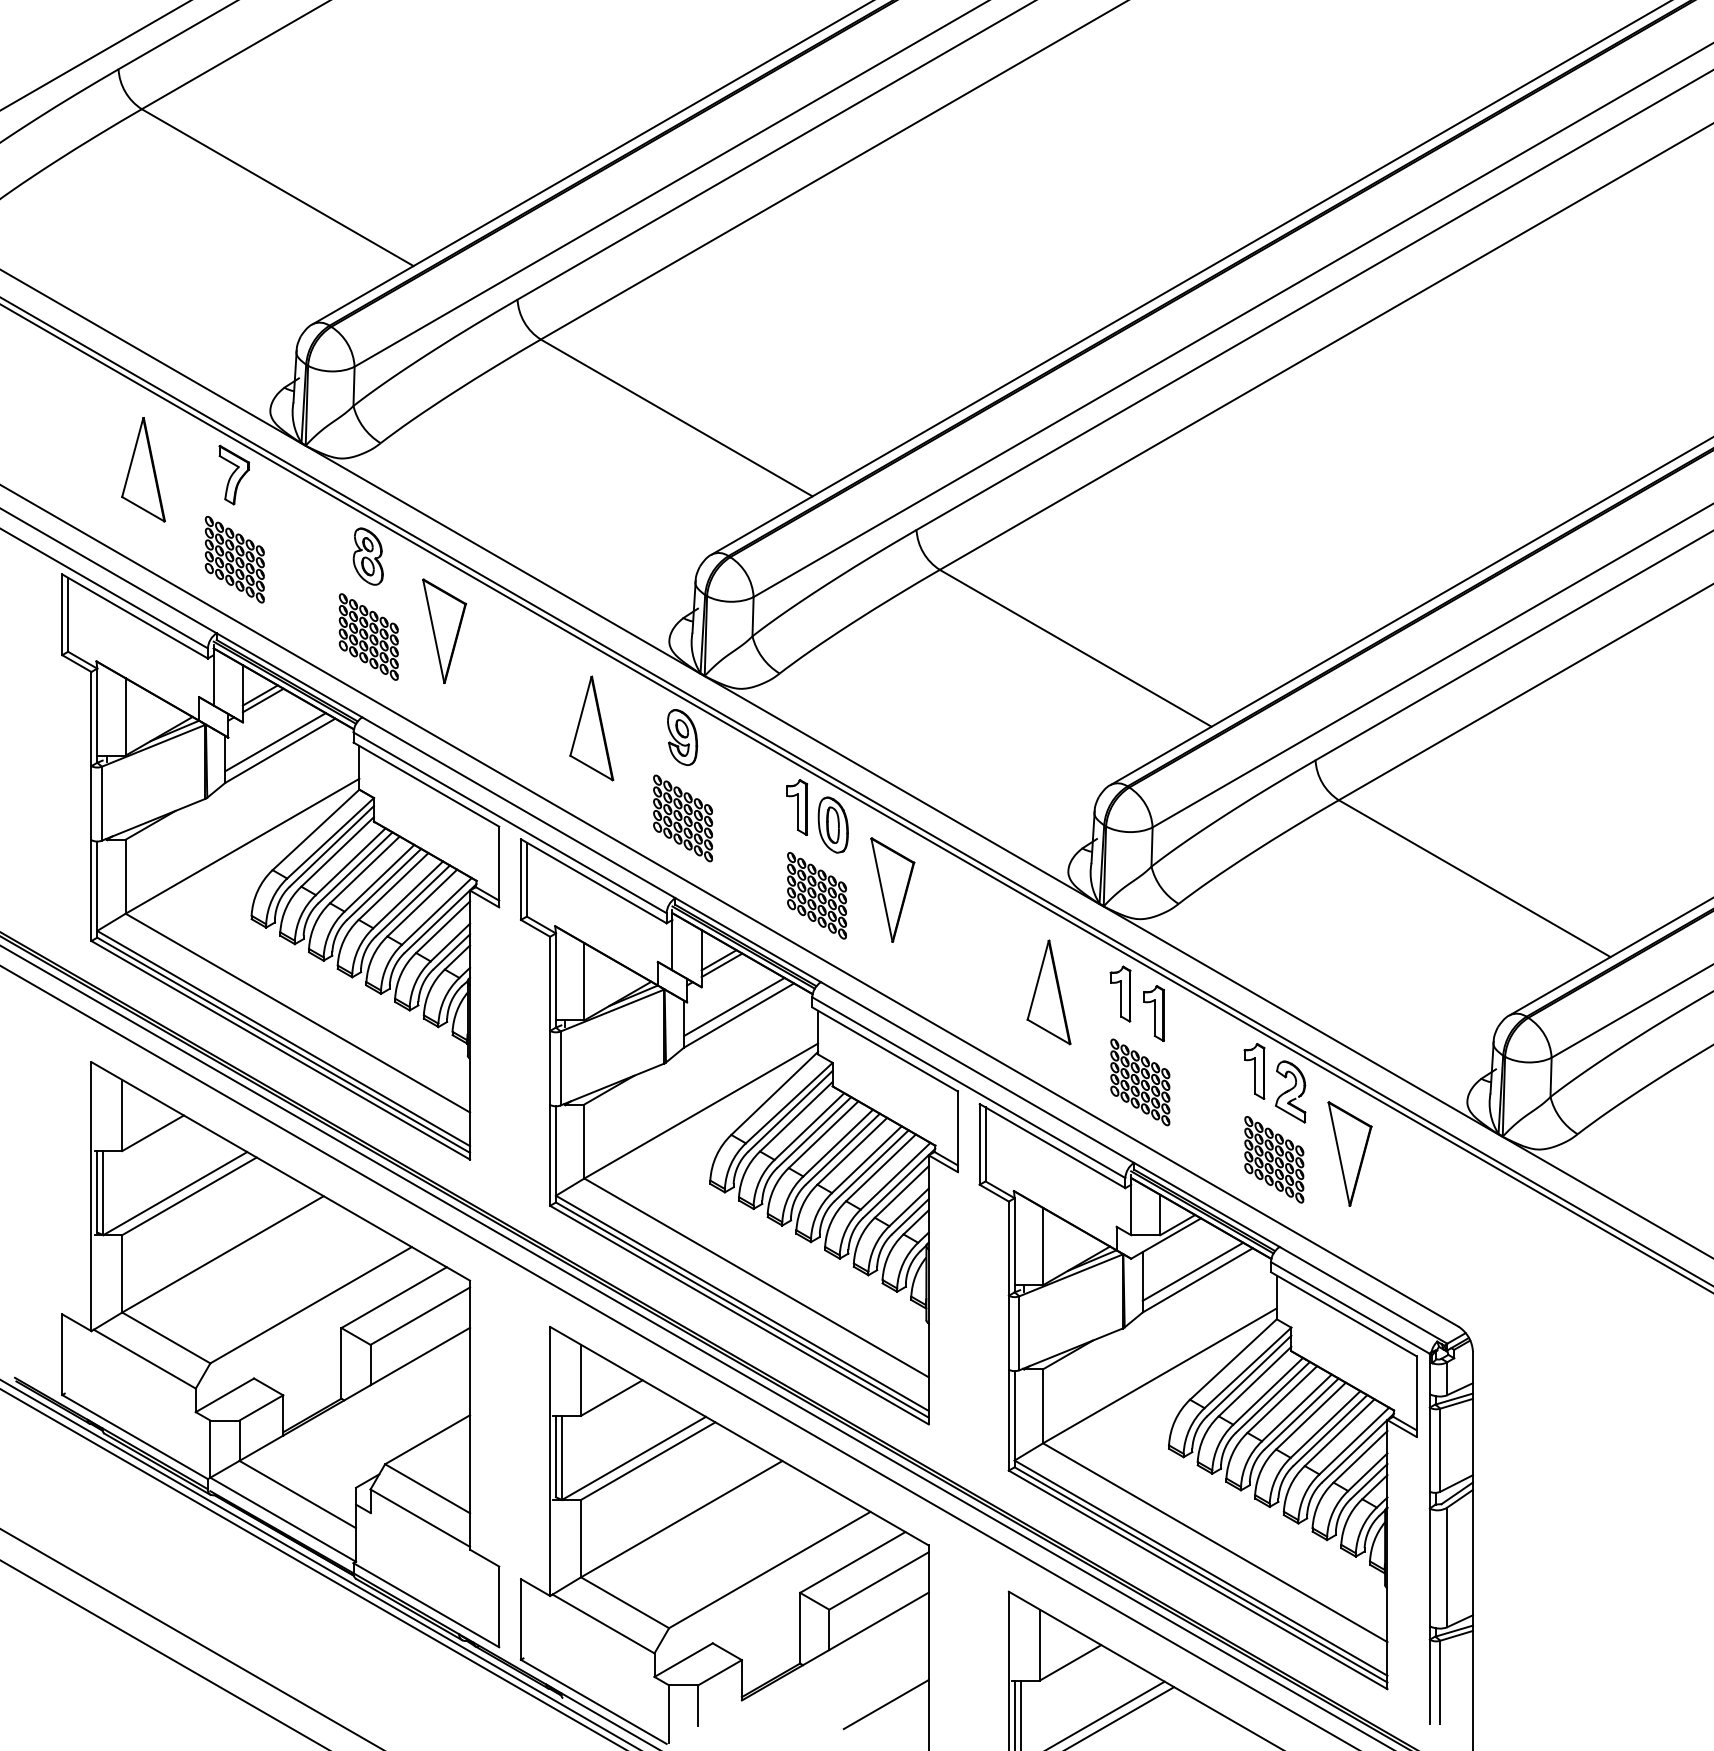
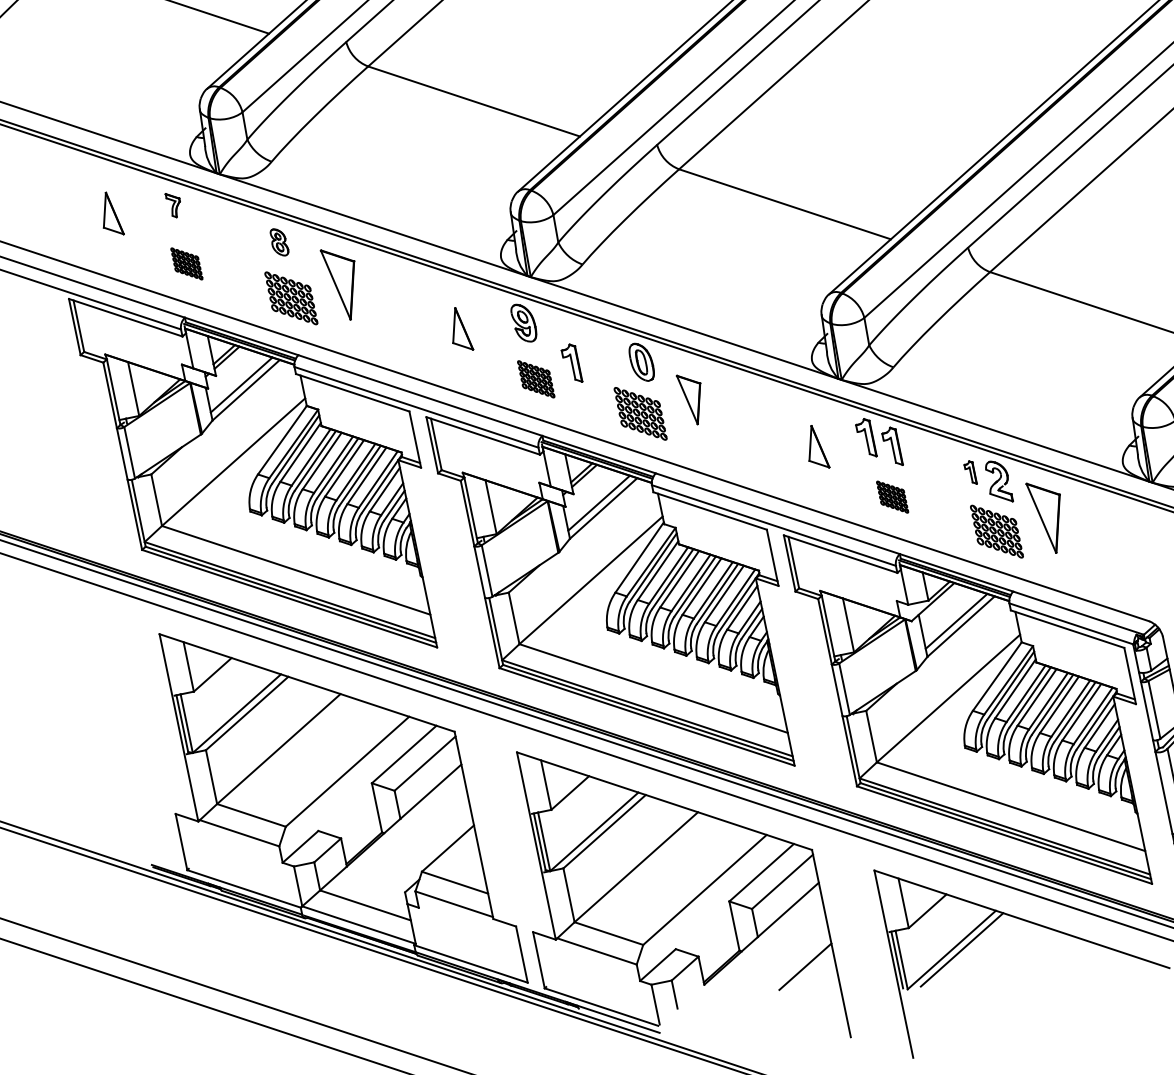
part: (143, 469) -> (110, 214), size x0.6
part: (233, 474) -> (173, 204), size x0.6
part: (367, 556) -> (278, 242), size x0.7
part: (234, 559) -> (186, 263), size x0.6
part: (591, 728) -> (459, 329), size x0.6
part: (797, 807) -> (571, 364), moved
part: (682, 818) -> (535, 379), size x0.7
part: (892, 889) -> (692, 398), size x0.7
part: (1048, 992) -> (815, 447), size x0.6
part: (1254, 1071) -> (970, 473), size x0.6
part: (1140, 1082) -> (892, 497), size x0.6

